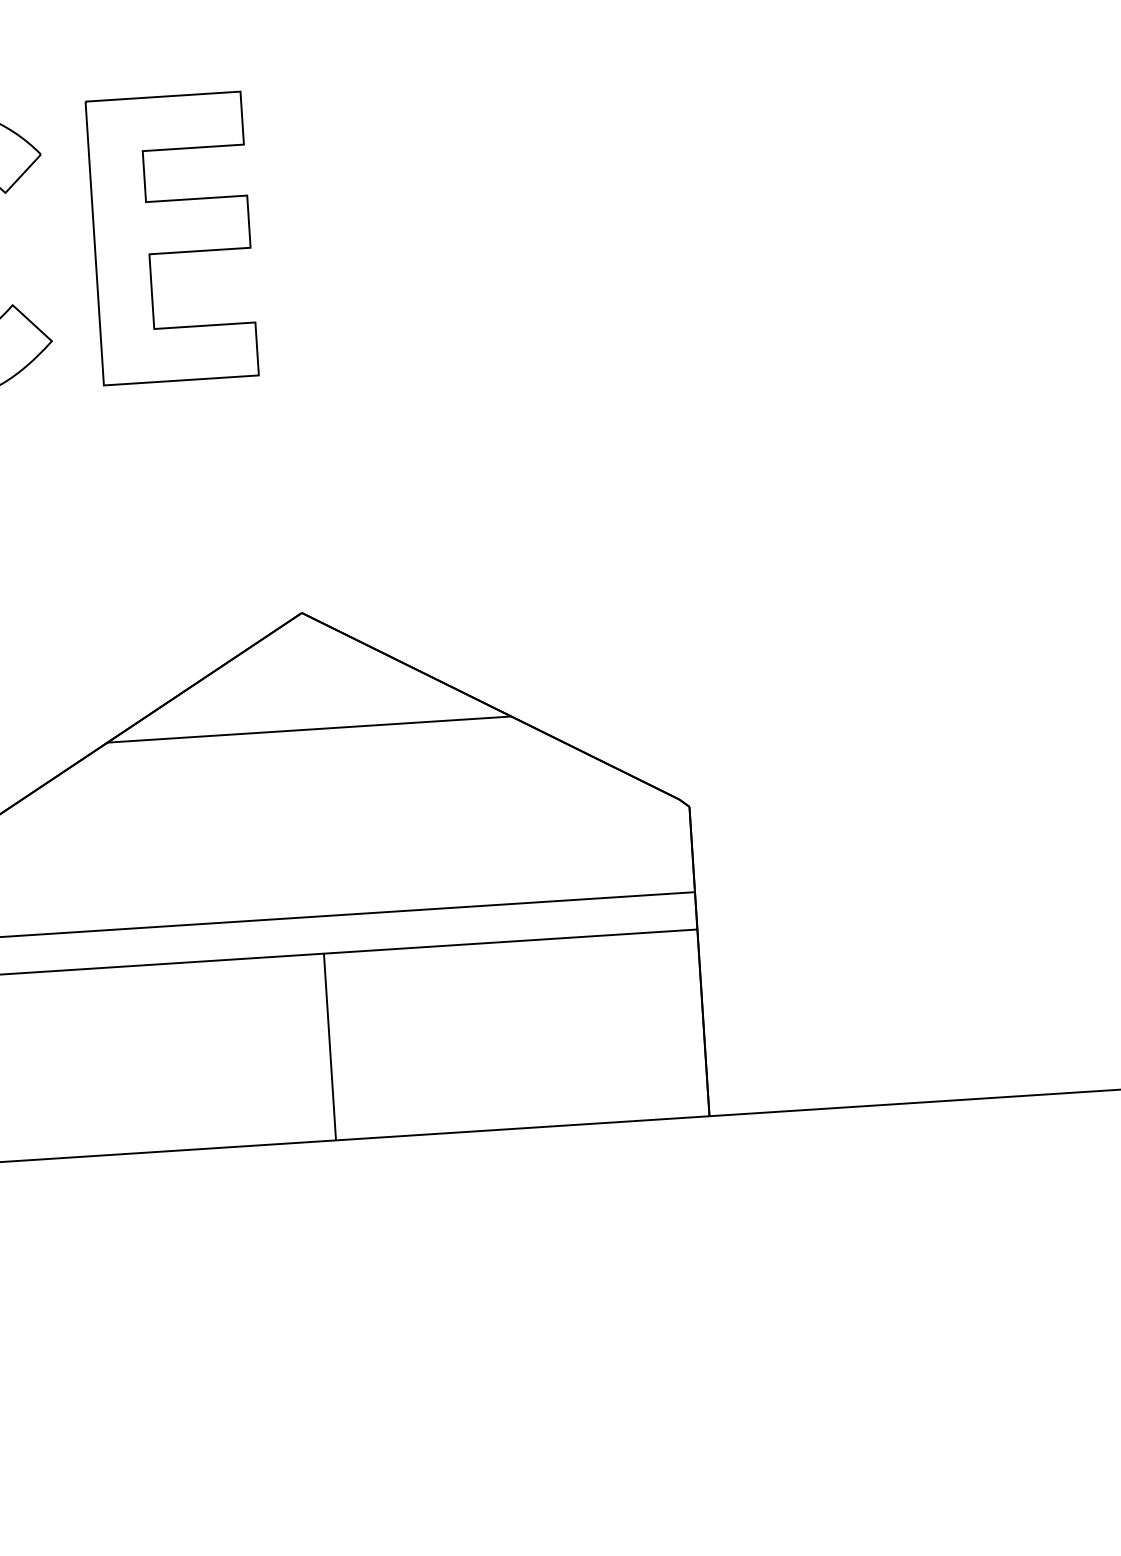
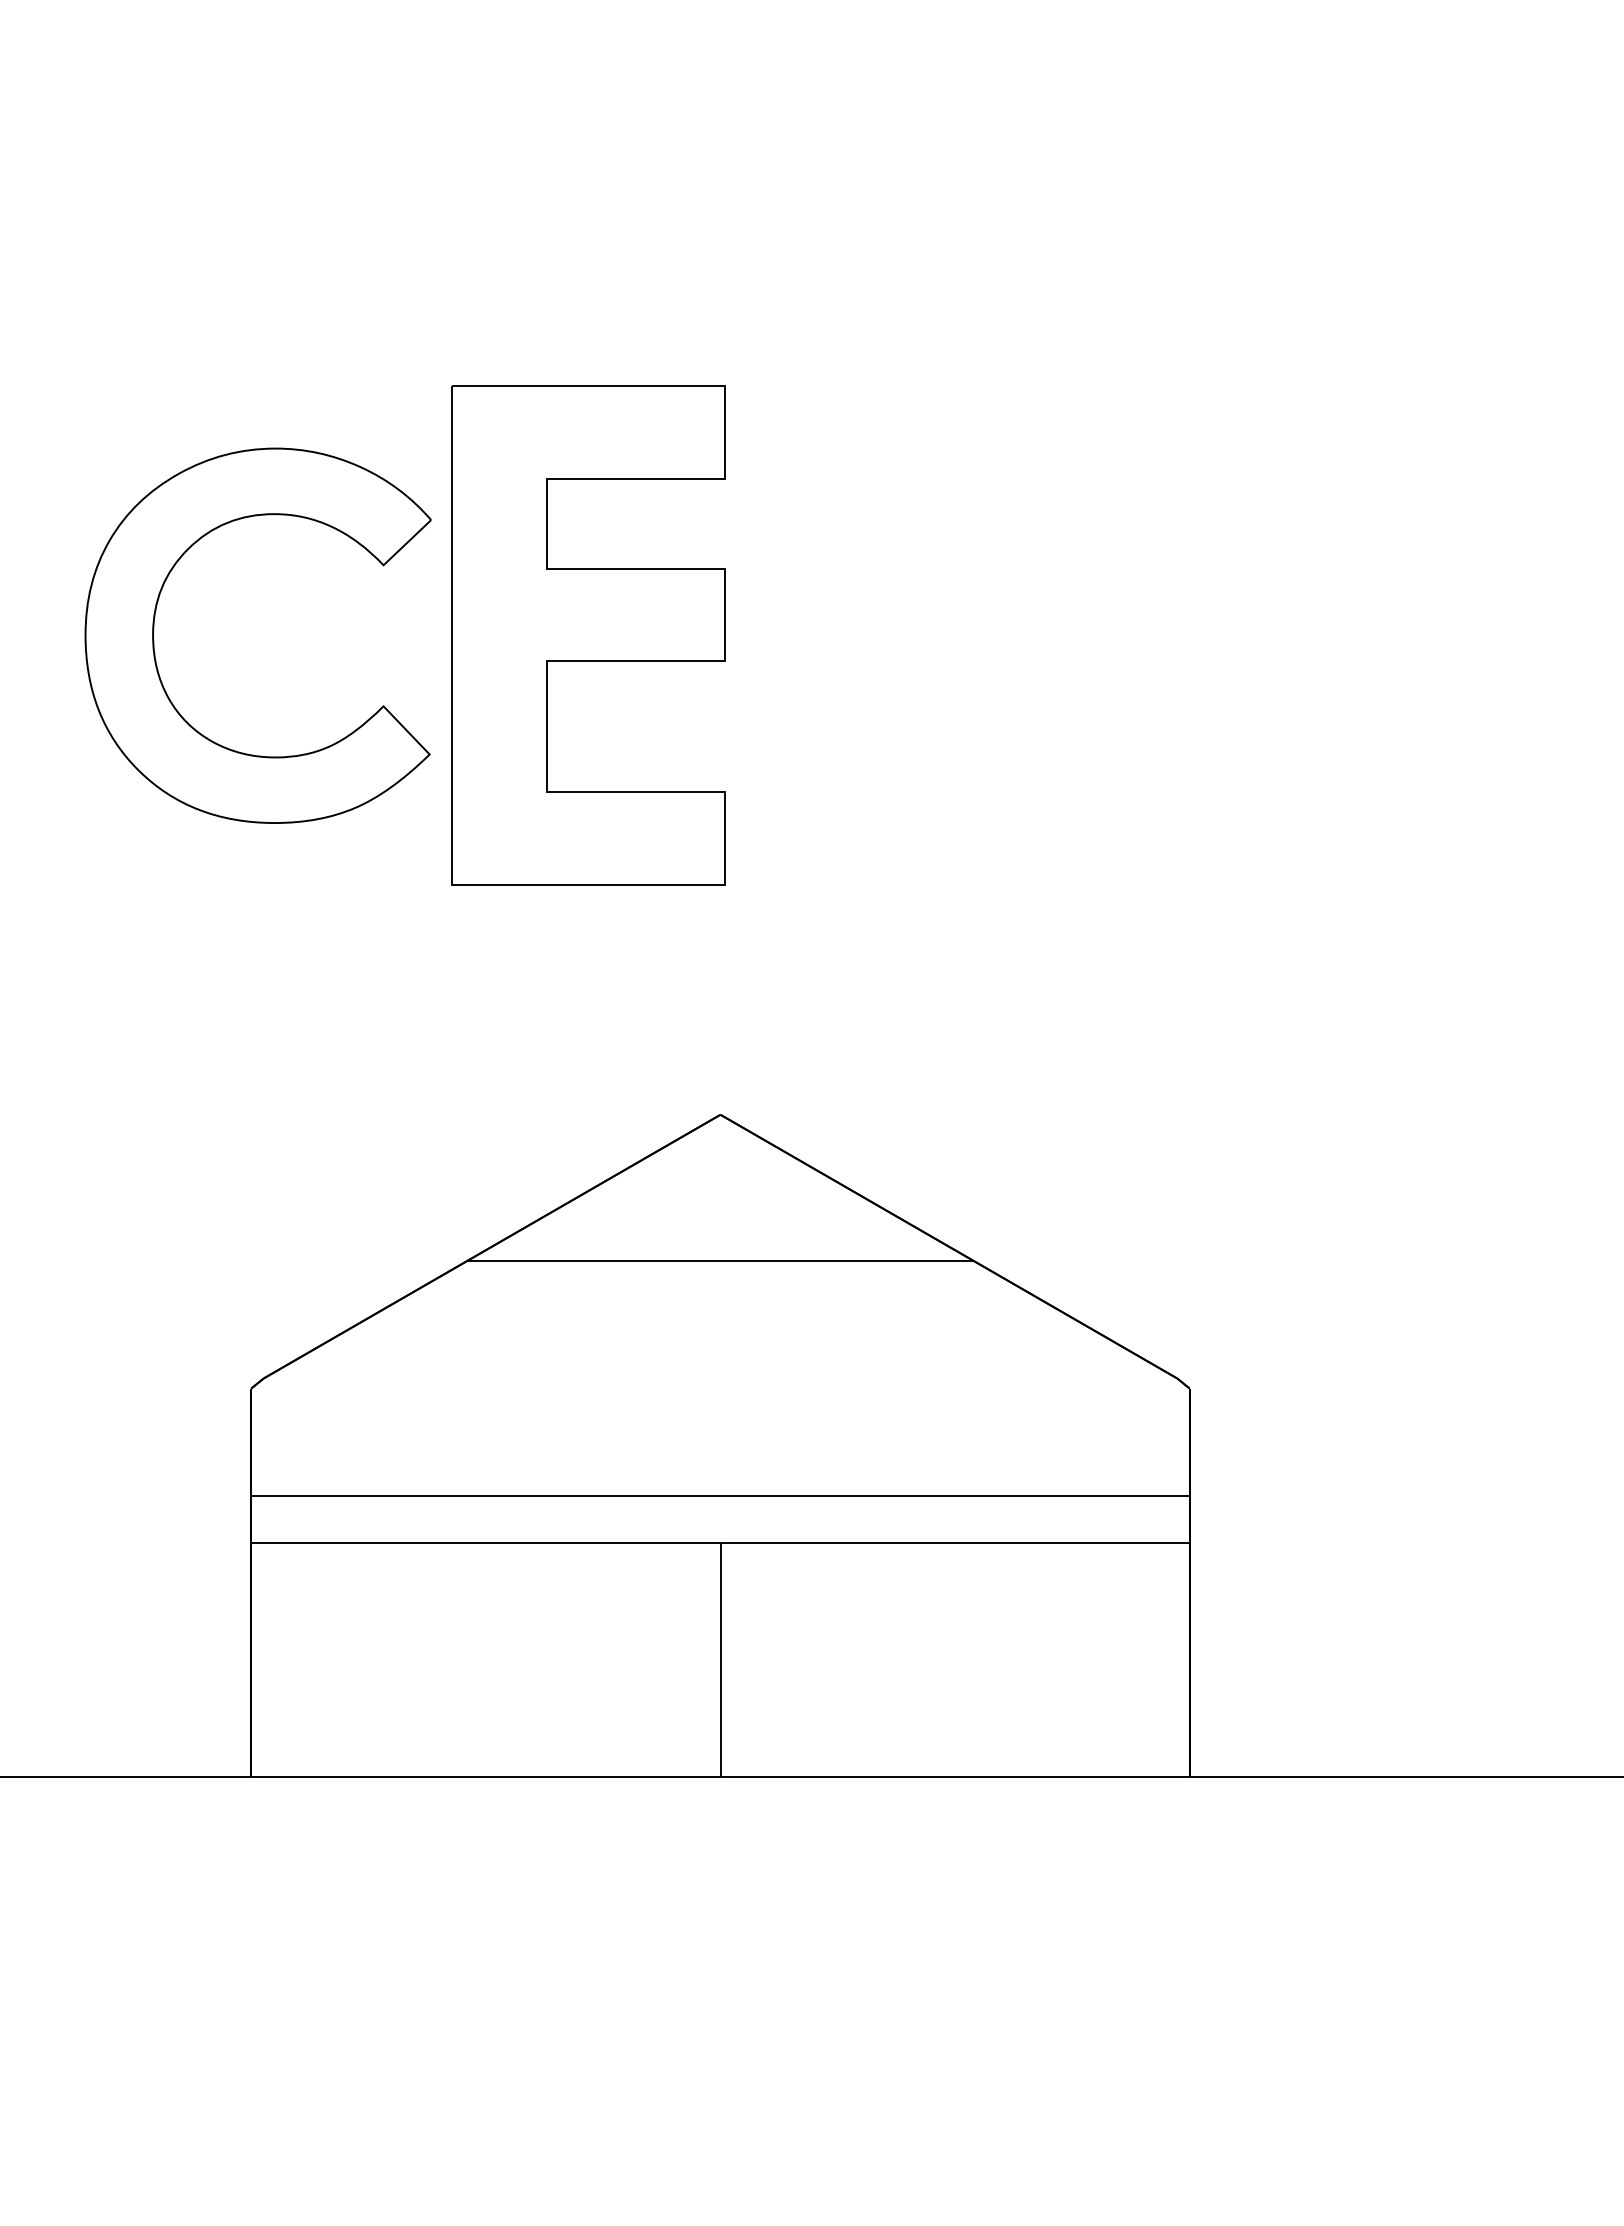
part: (172, 238) -> (588, 635), size x1.4

